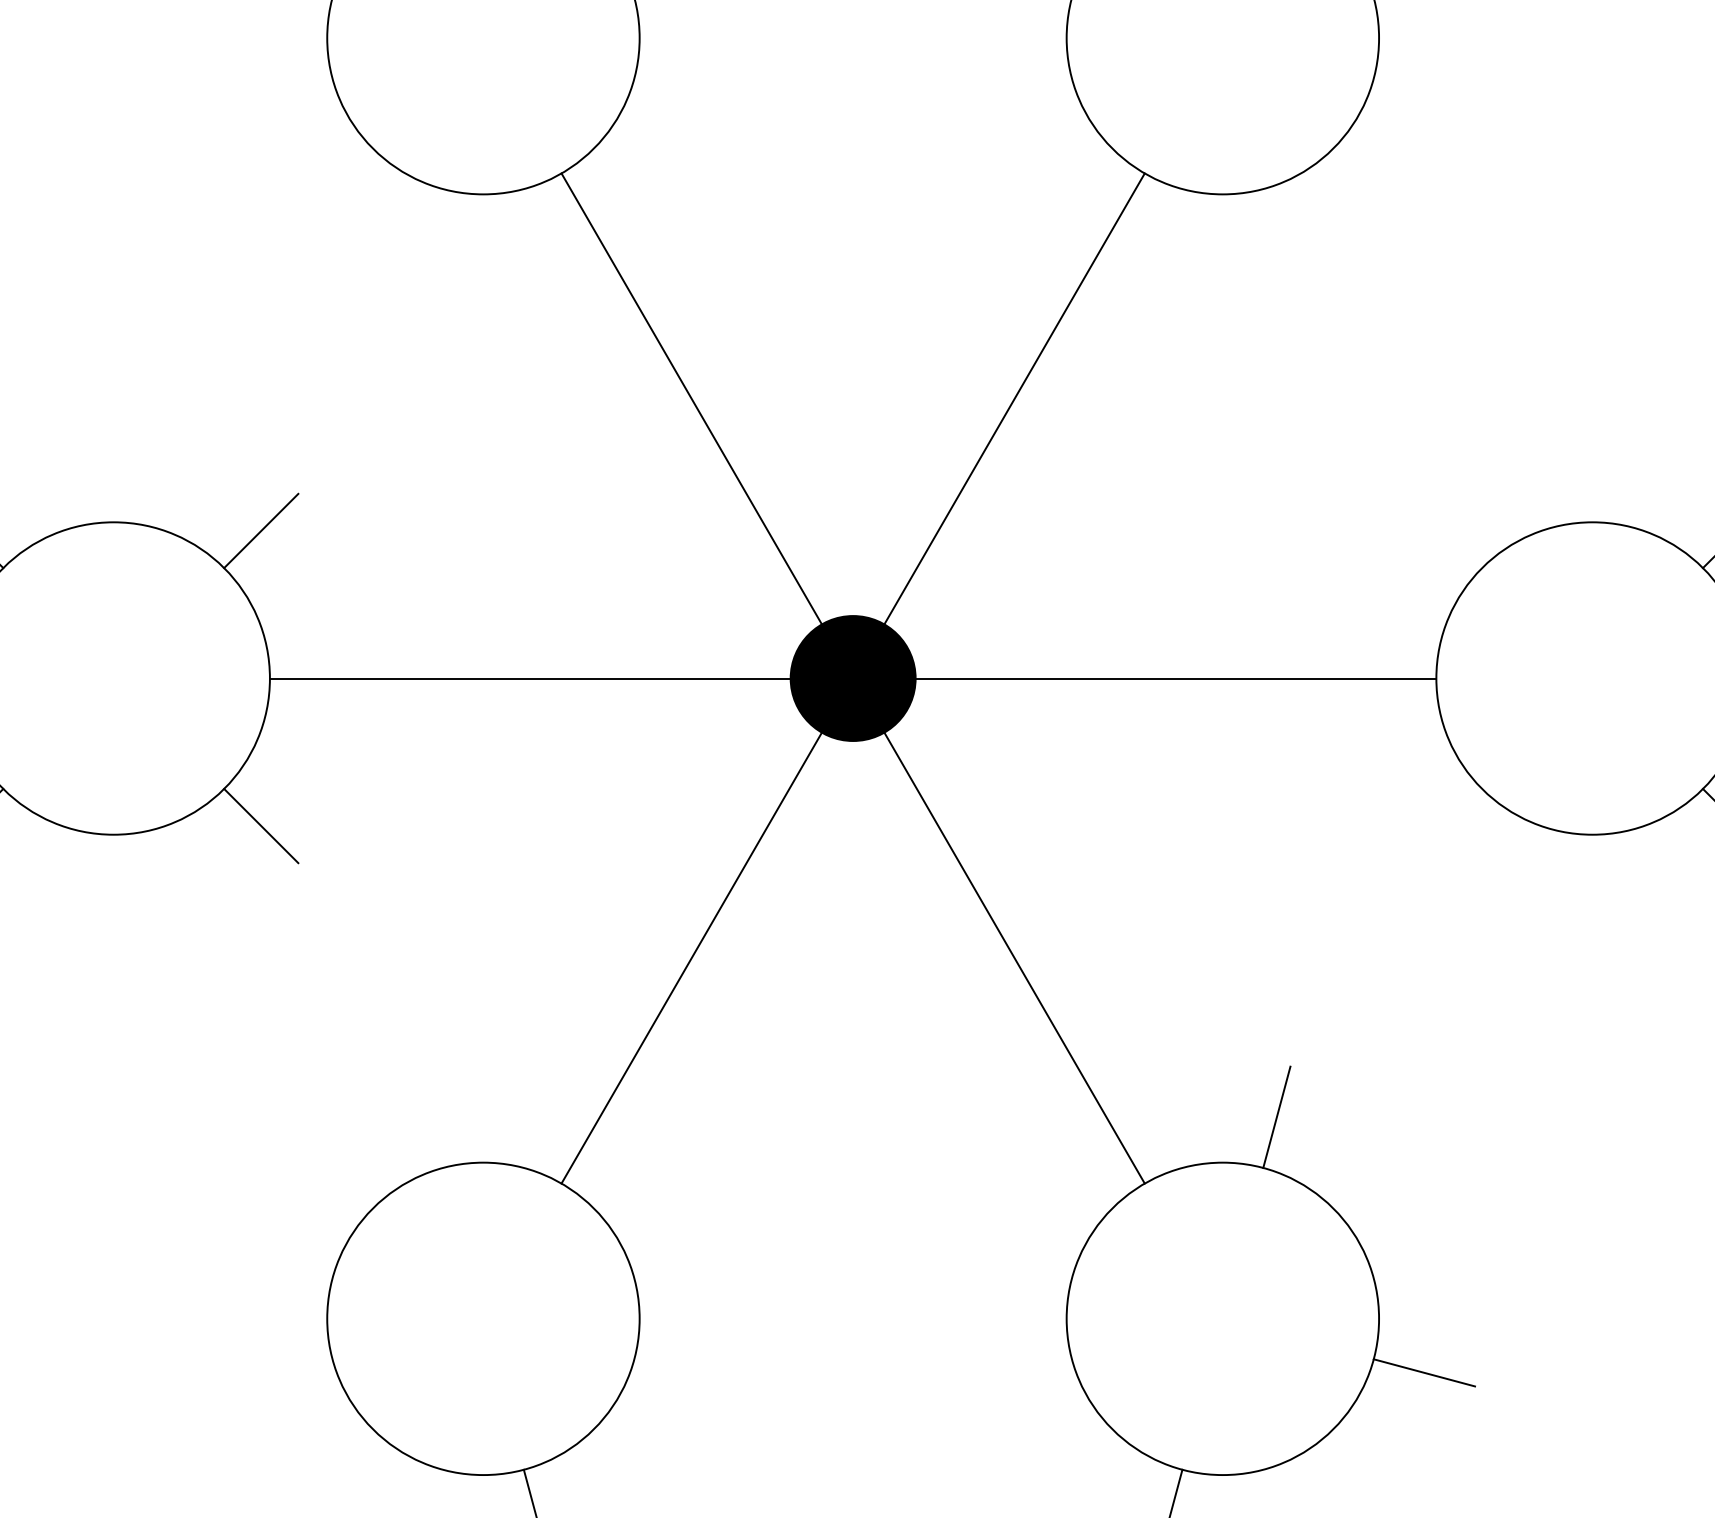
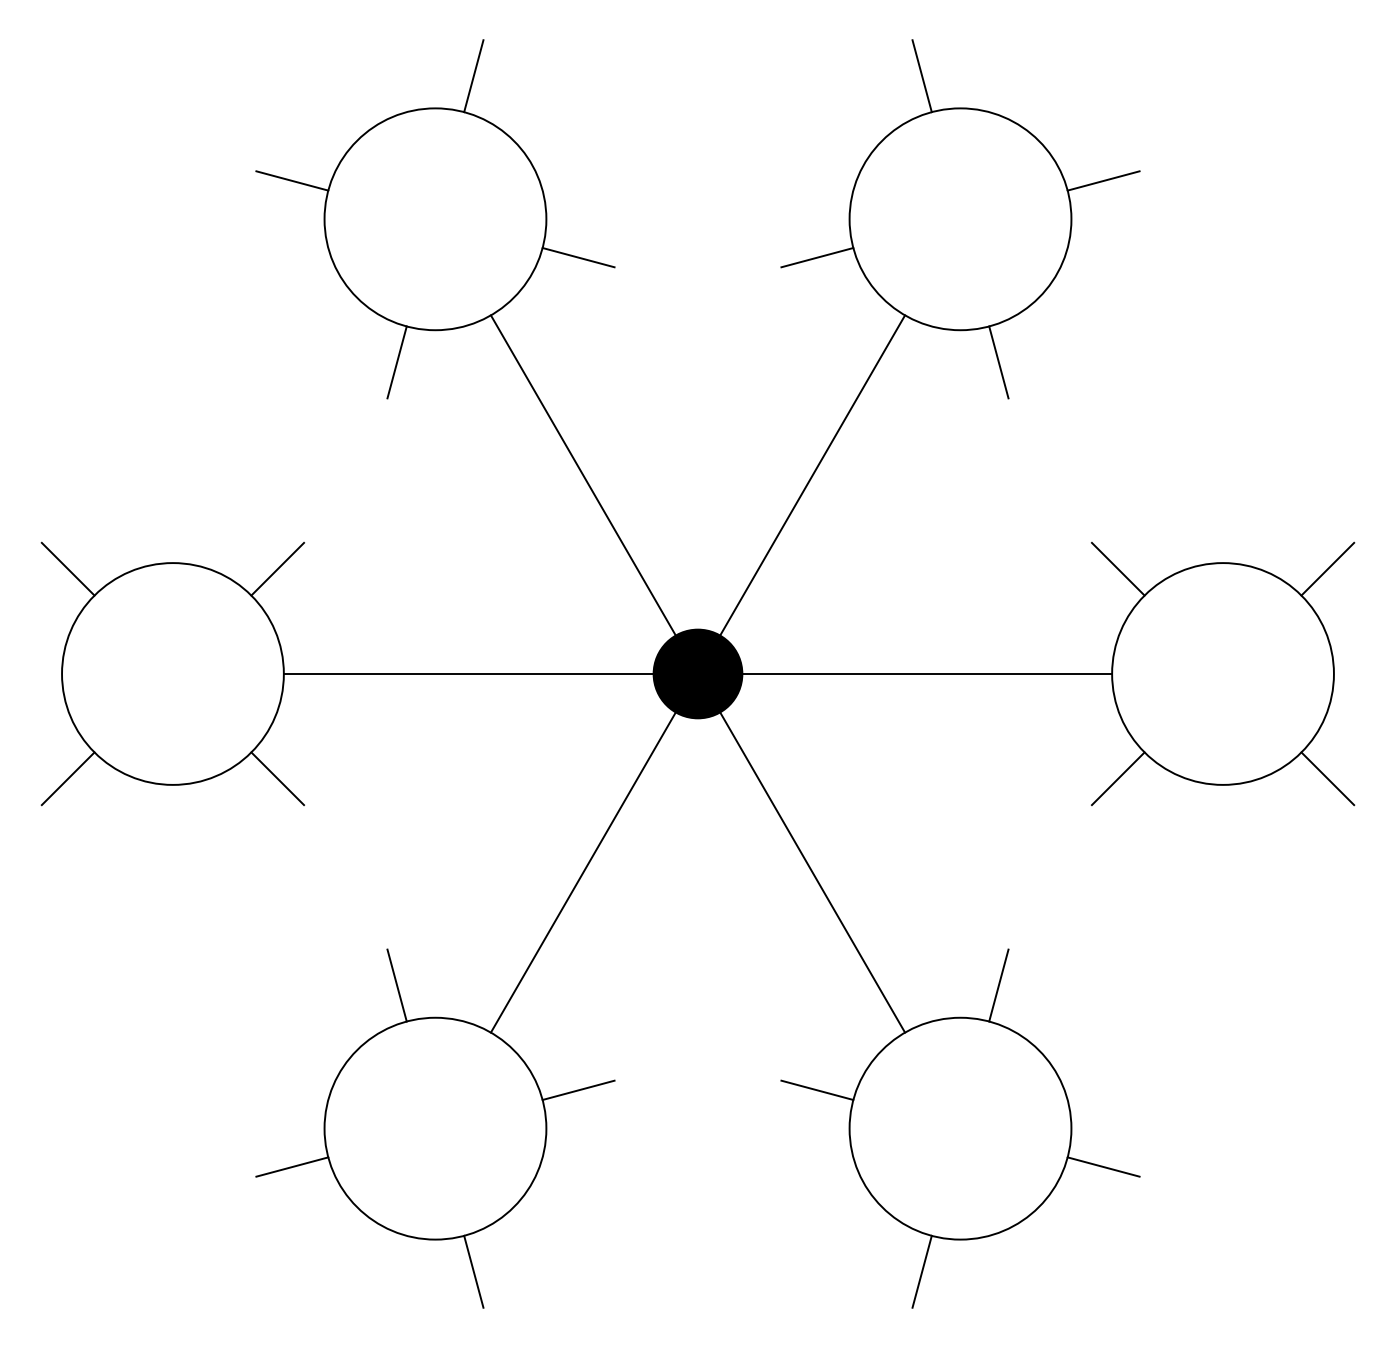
line: (684, 91) -> (578, 257), added
line: (1021, 91) -> (817, 257), added
line: (428, 239) -> (396, 362), added
line: (1276, 239) -> (998, 362), added
line: (1443, 529) -> (1117, 568), added
line: (1443, 825) -> (1117, 778), added
line: (428, 1117) -> (396, 985), added
line: (684, 1263) -> (578, 1089), added
line: (1021, 1263) -> (817, 1089), added
line: (282, 1372) -> (292, 1166), added

